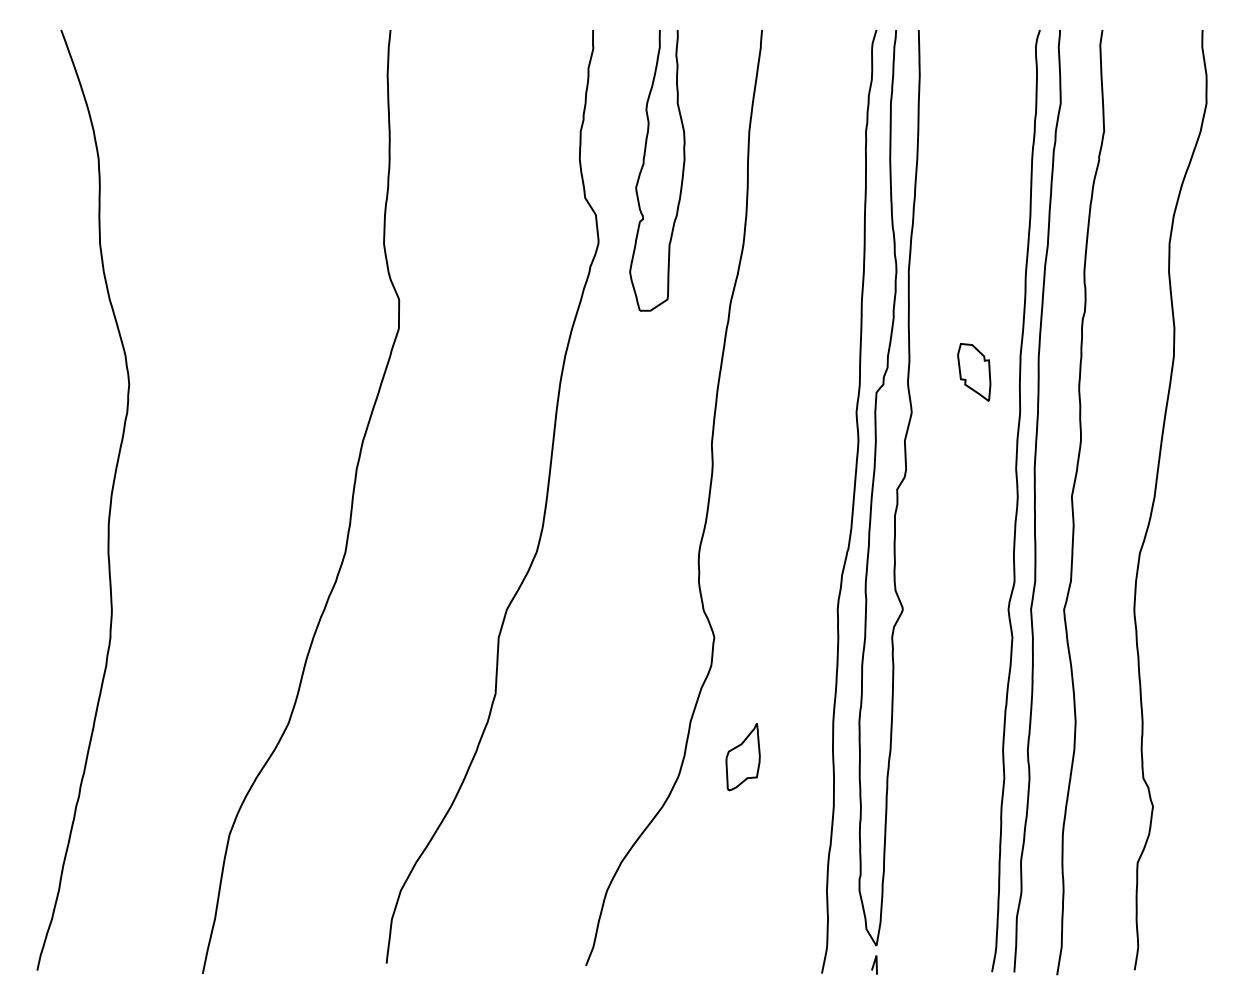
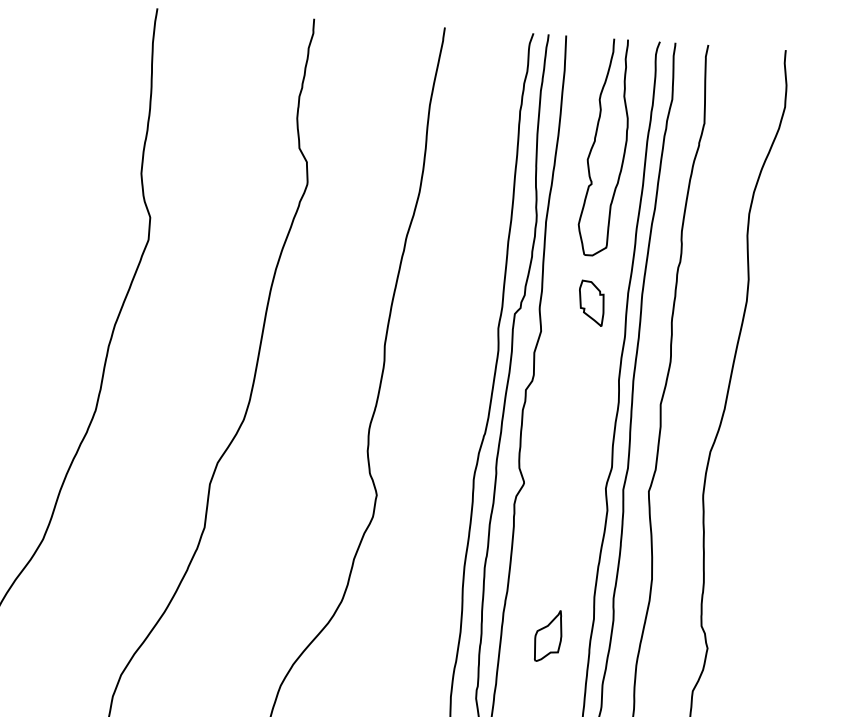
part: (644, 164) -> (595, 142), moved
part: (742, 757) -> (547, 636), moved

